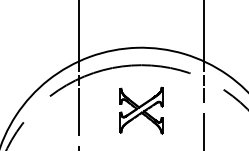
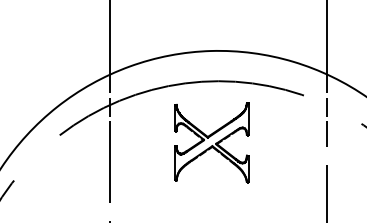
part: (141, 110) -> (211, 142), moved

